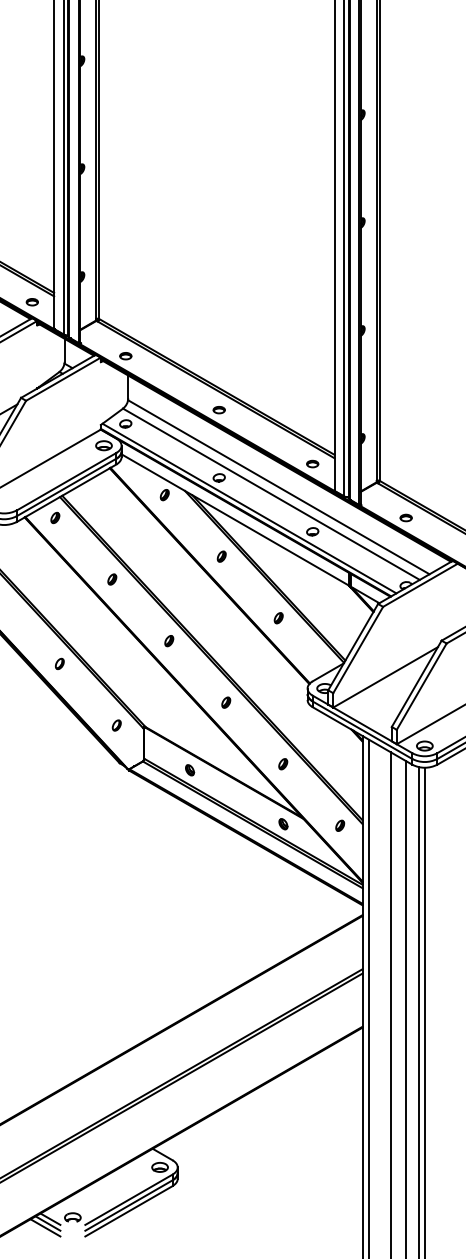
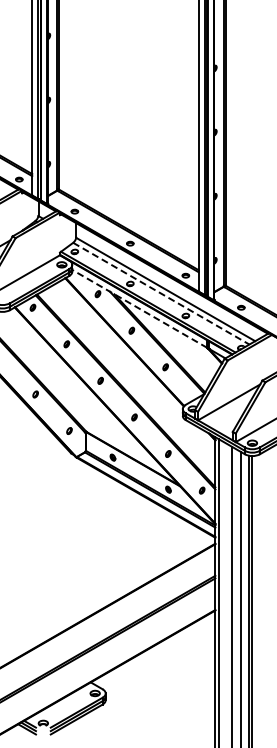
line: (271, 493) -> (161, 293), solid -> dashed
line: (234, 519) -> (139, 308), solid -> dashed

